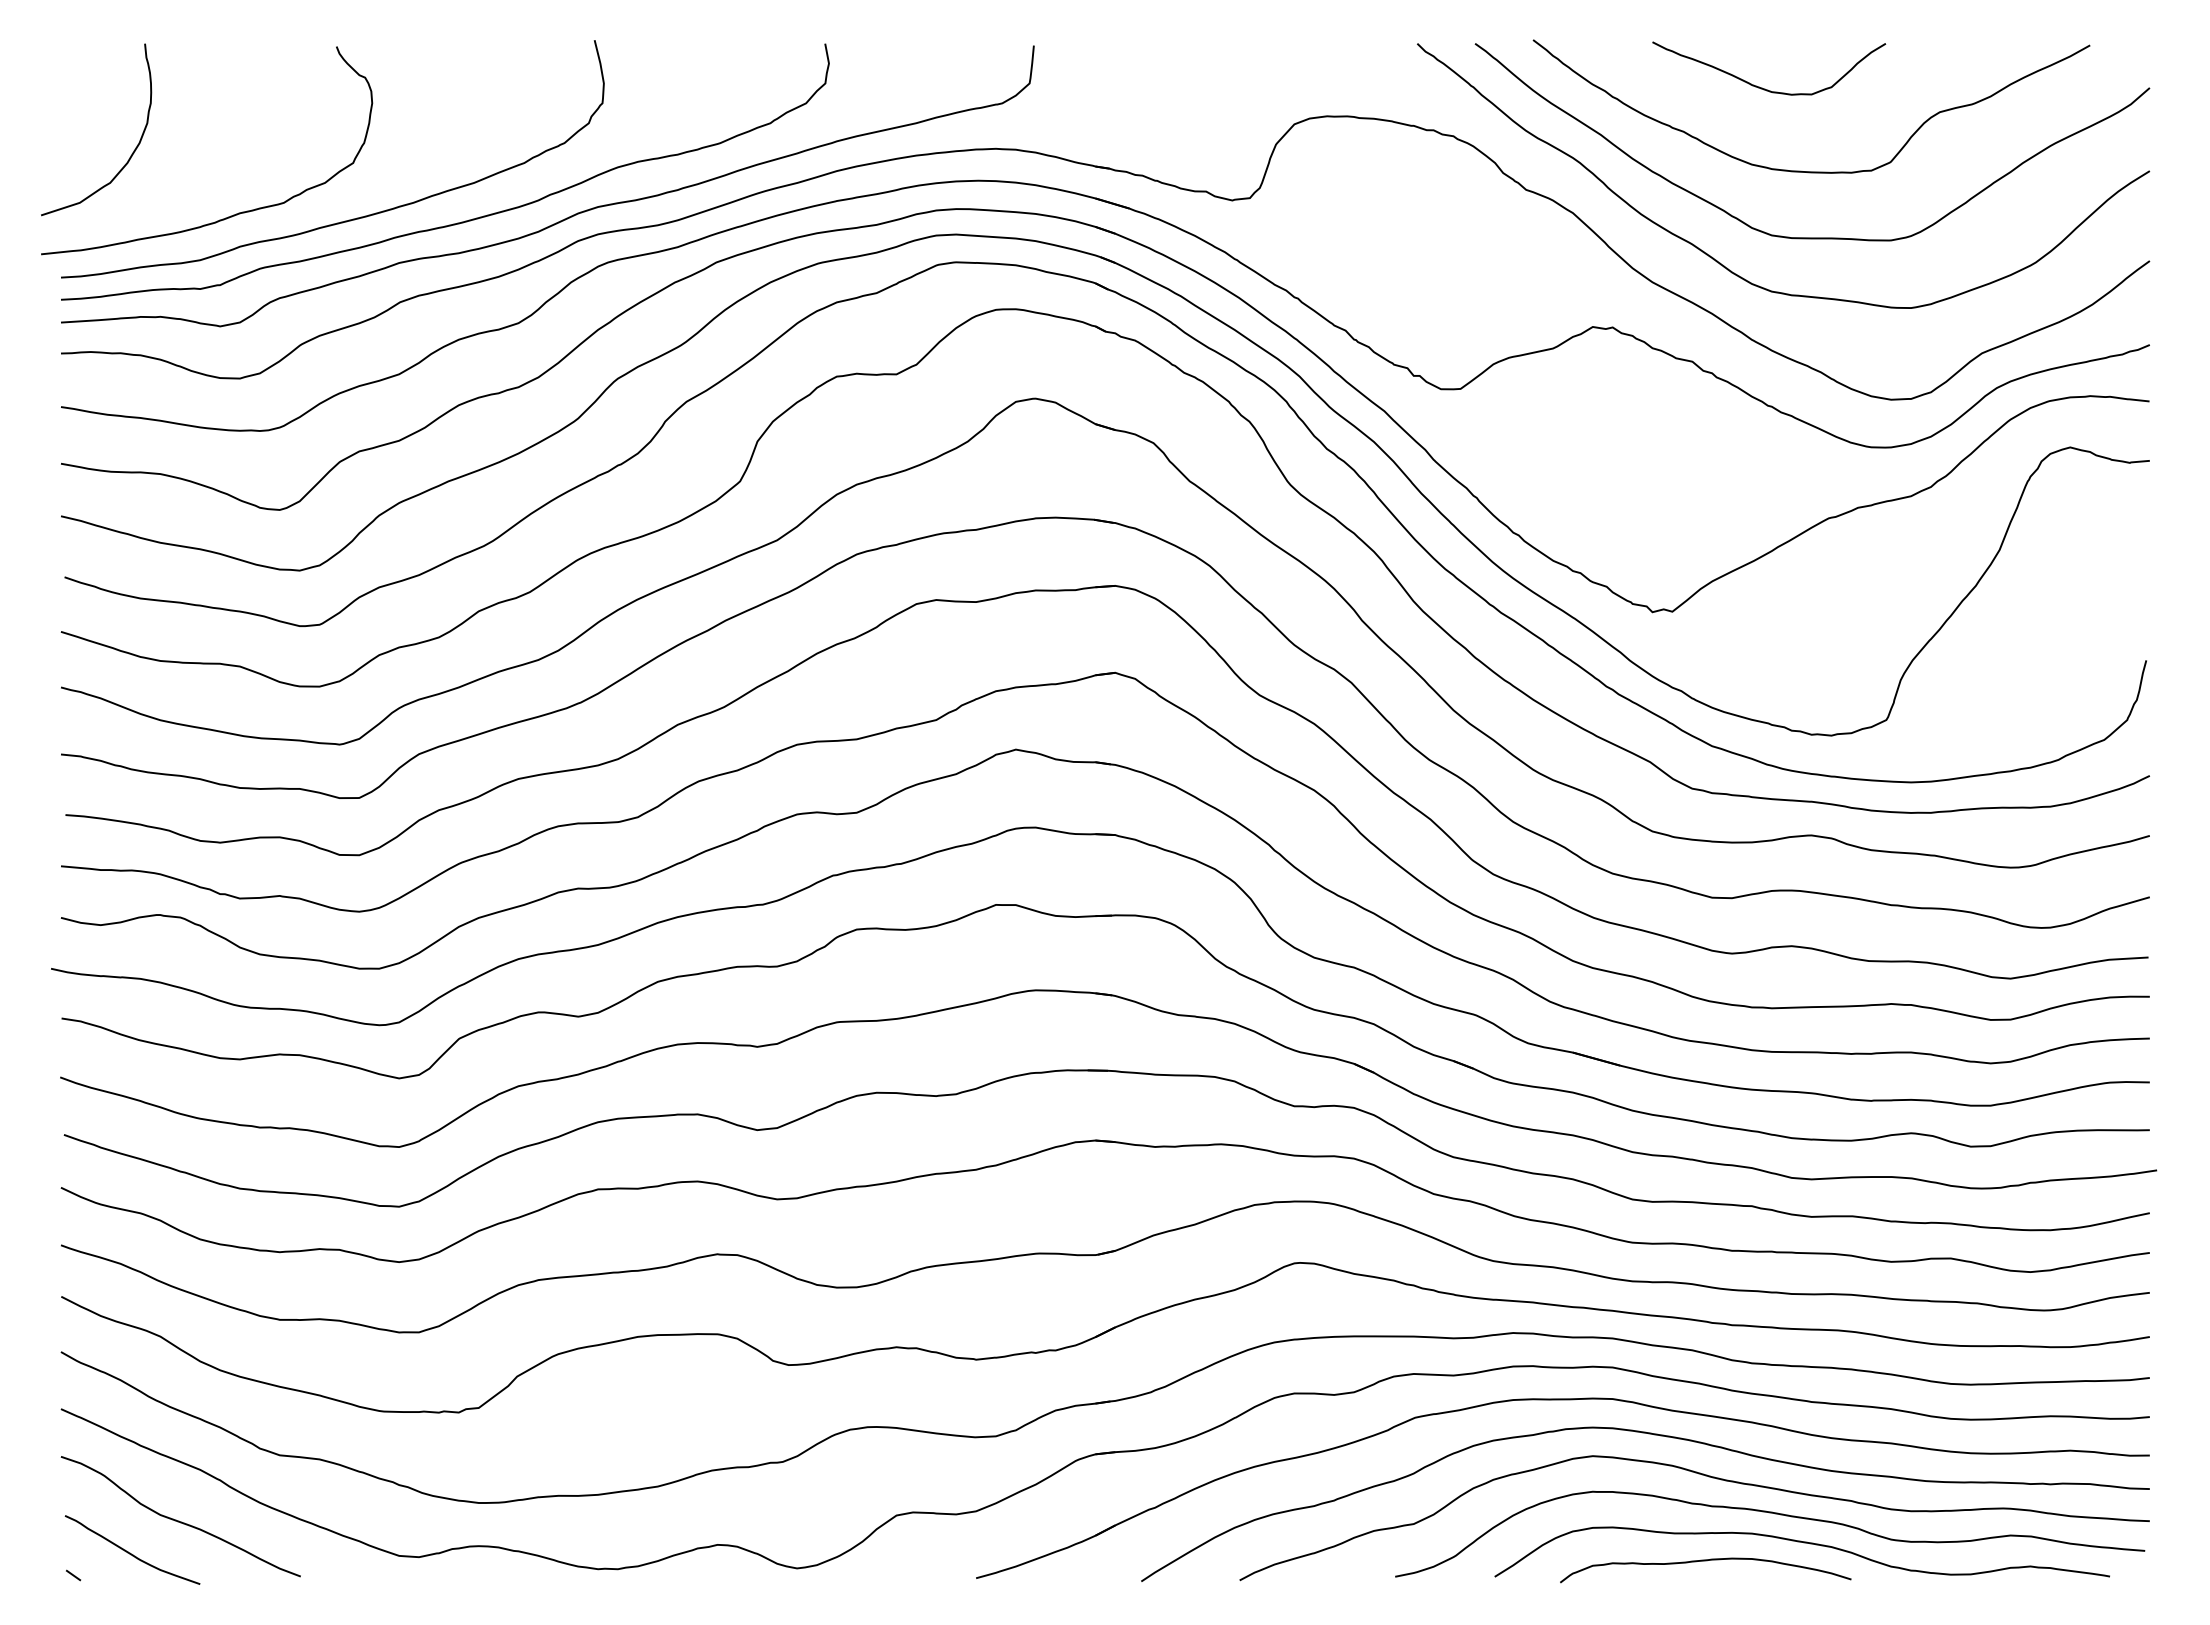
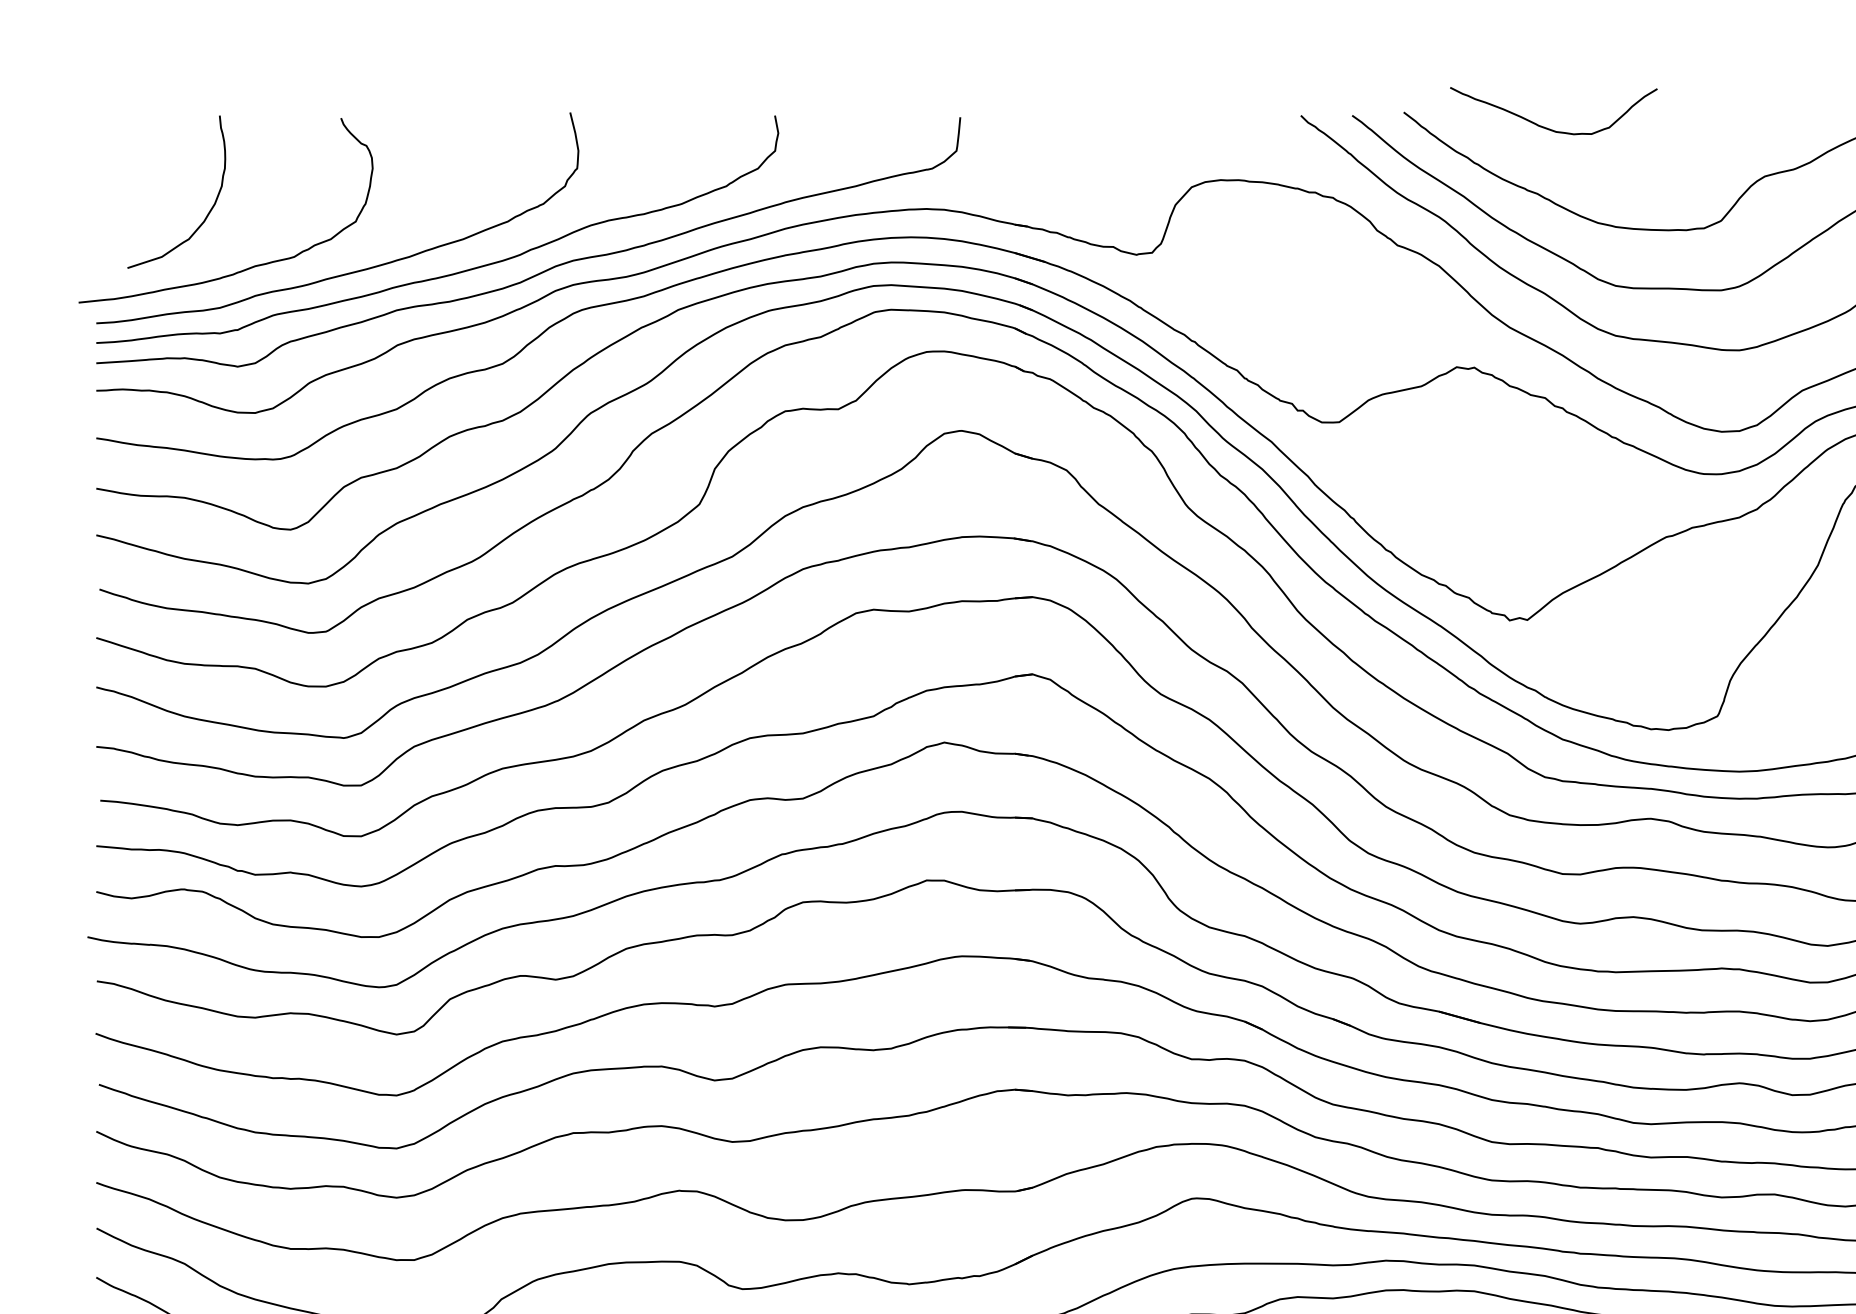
curve: (1762, 87) -> (1547, 127), moved
curve: (133, 150) -> (209, 210), moved

